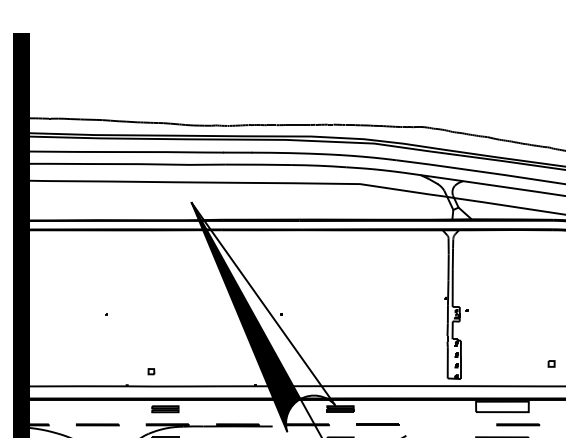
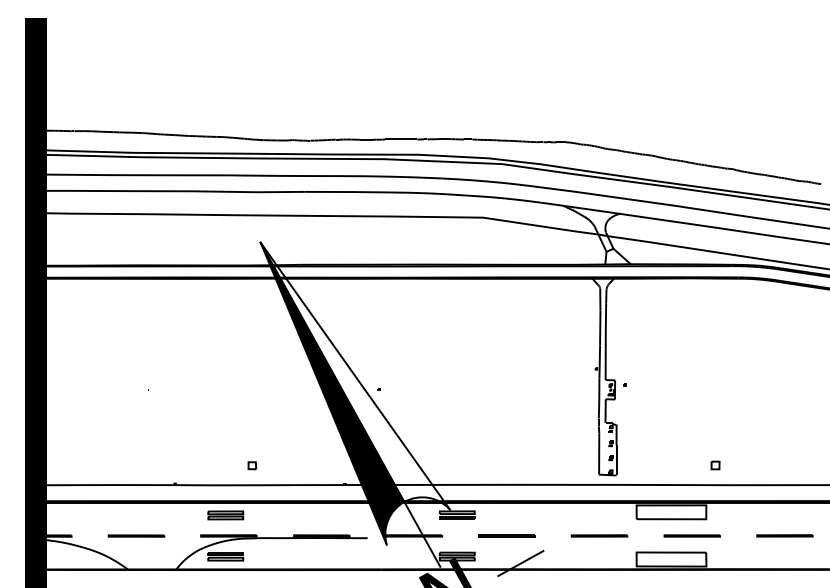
part: (551, 363) -> (715, 465), moved
part: (151, 371) -> (252, 465), moved
line: (448, 424) -> (599, 535), added

